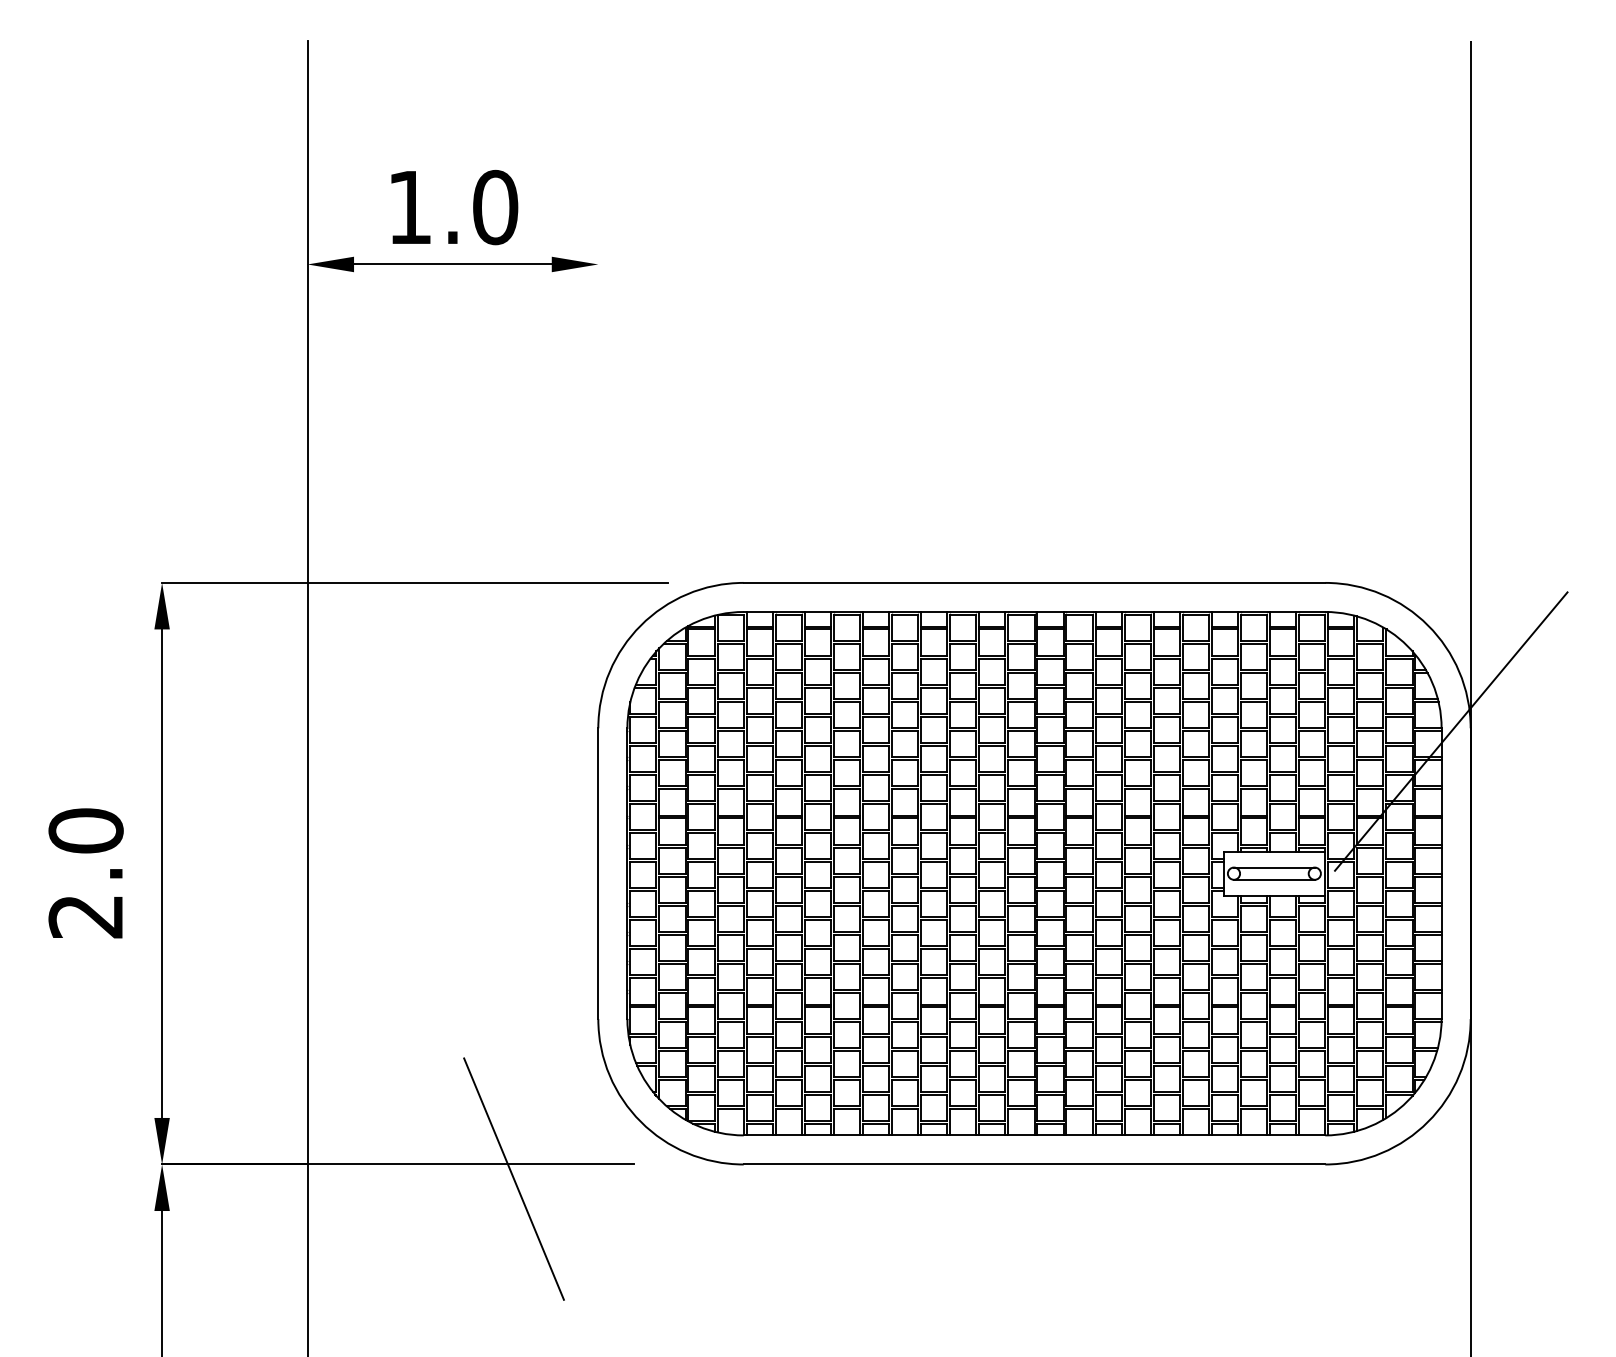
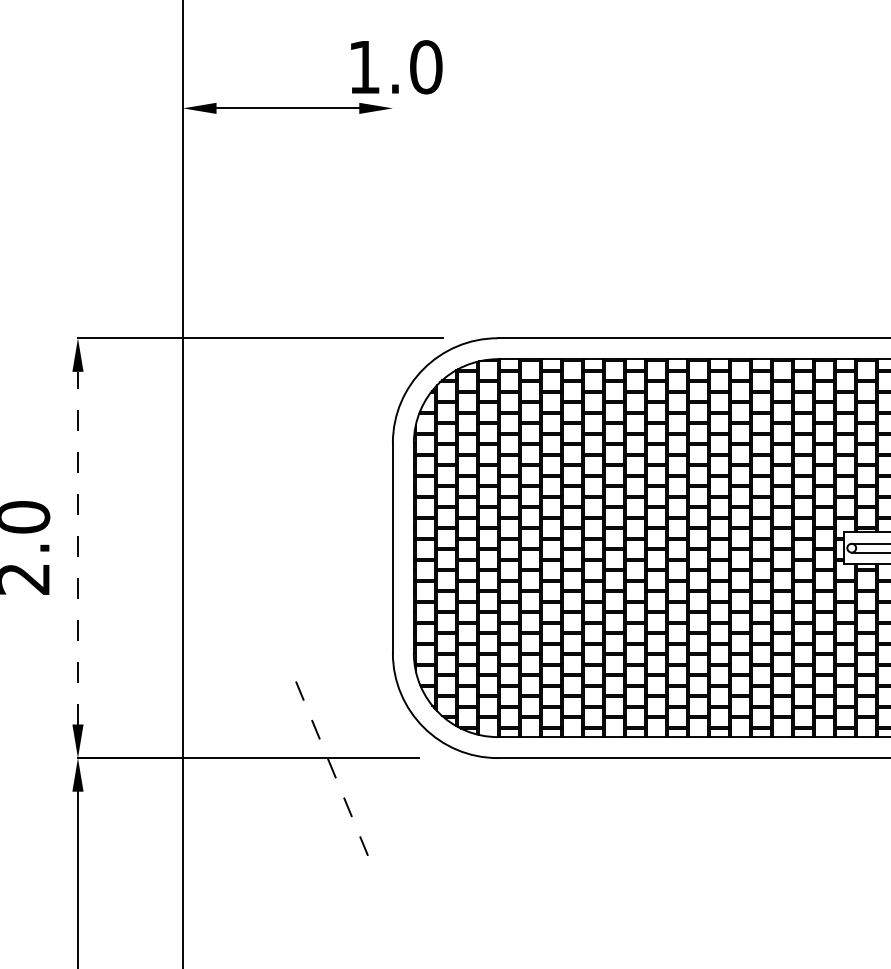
text: (454, 207) -> (396, 67), moved
line: (162, 873) -> (78, 548), solid -> dashed
line: (514, 1179) -> (332, 768), solid -> dashed

